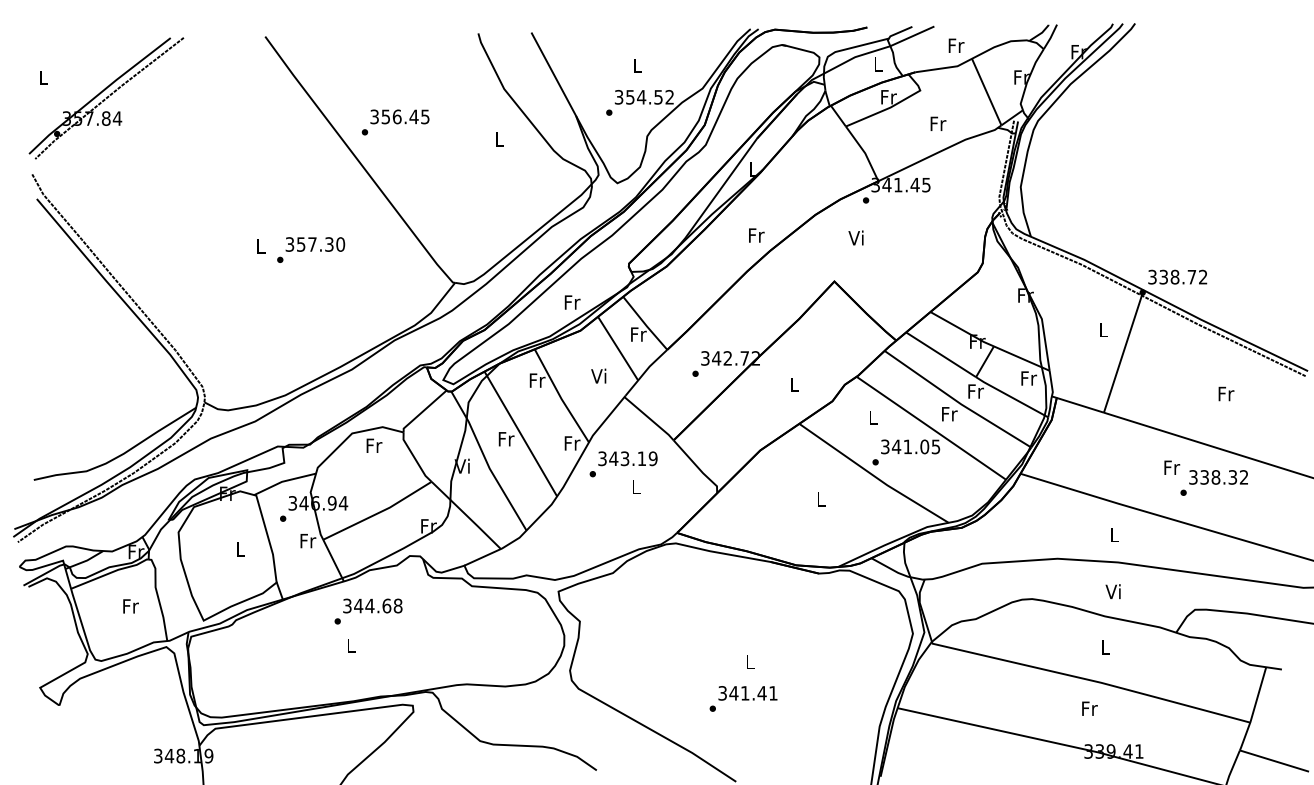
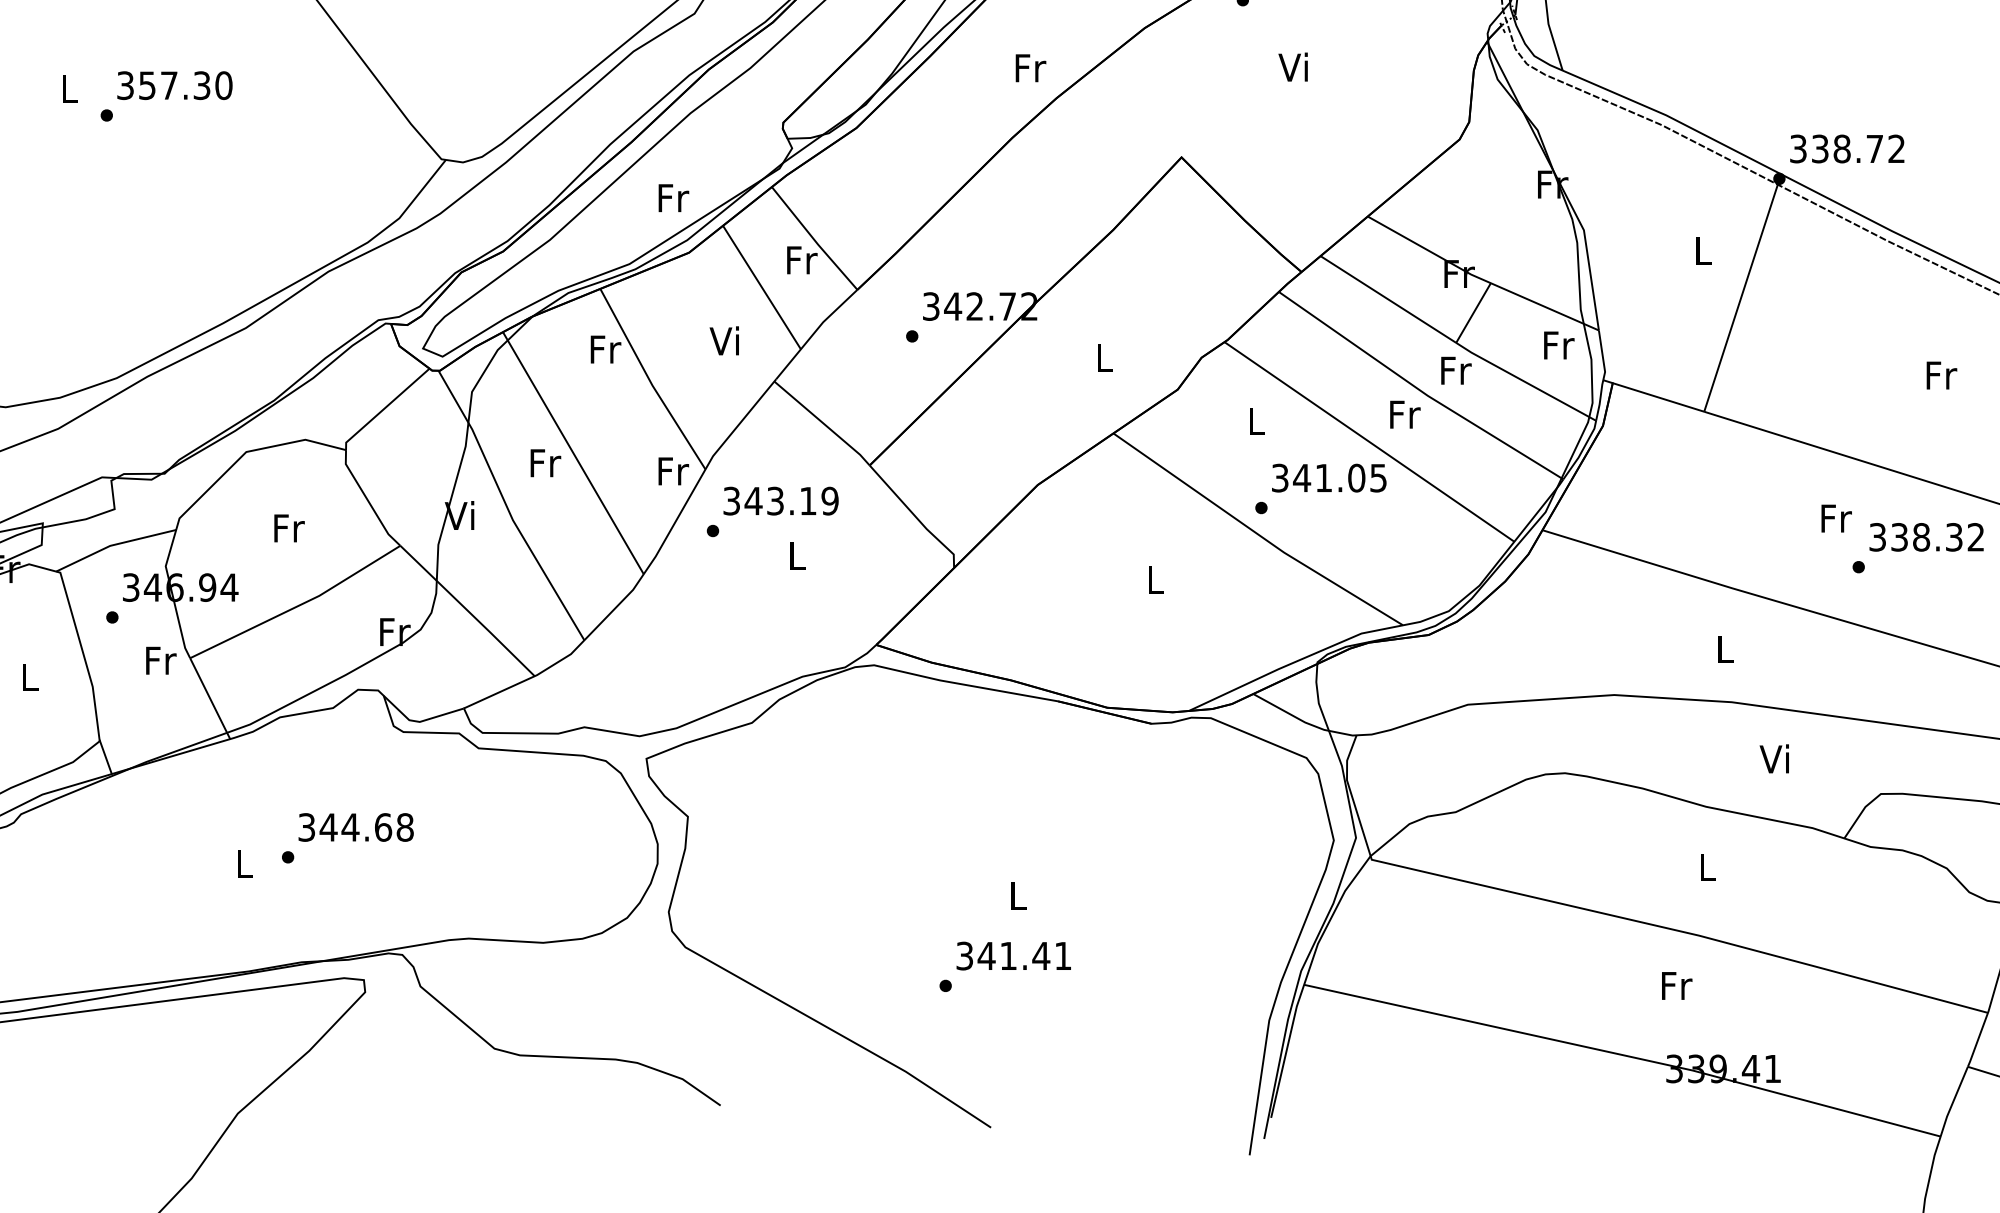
text: (855, 237) -> (1292, 66), moved
text: (374, 445) -> (289, 527), moved
text: (1112, 591) -> (1773, 758), moved
text: (368, 611) -> (347, 838), moved

